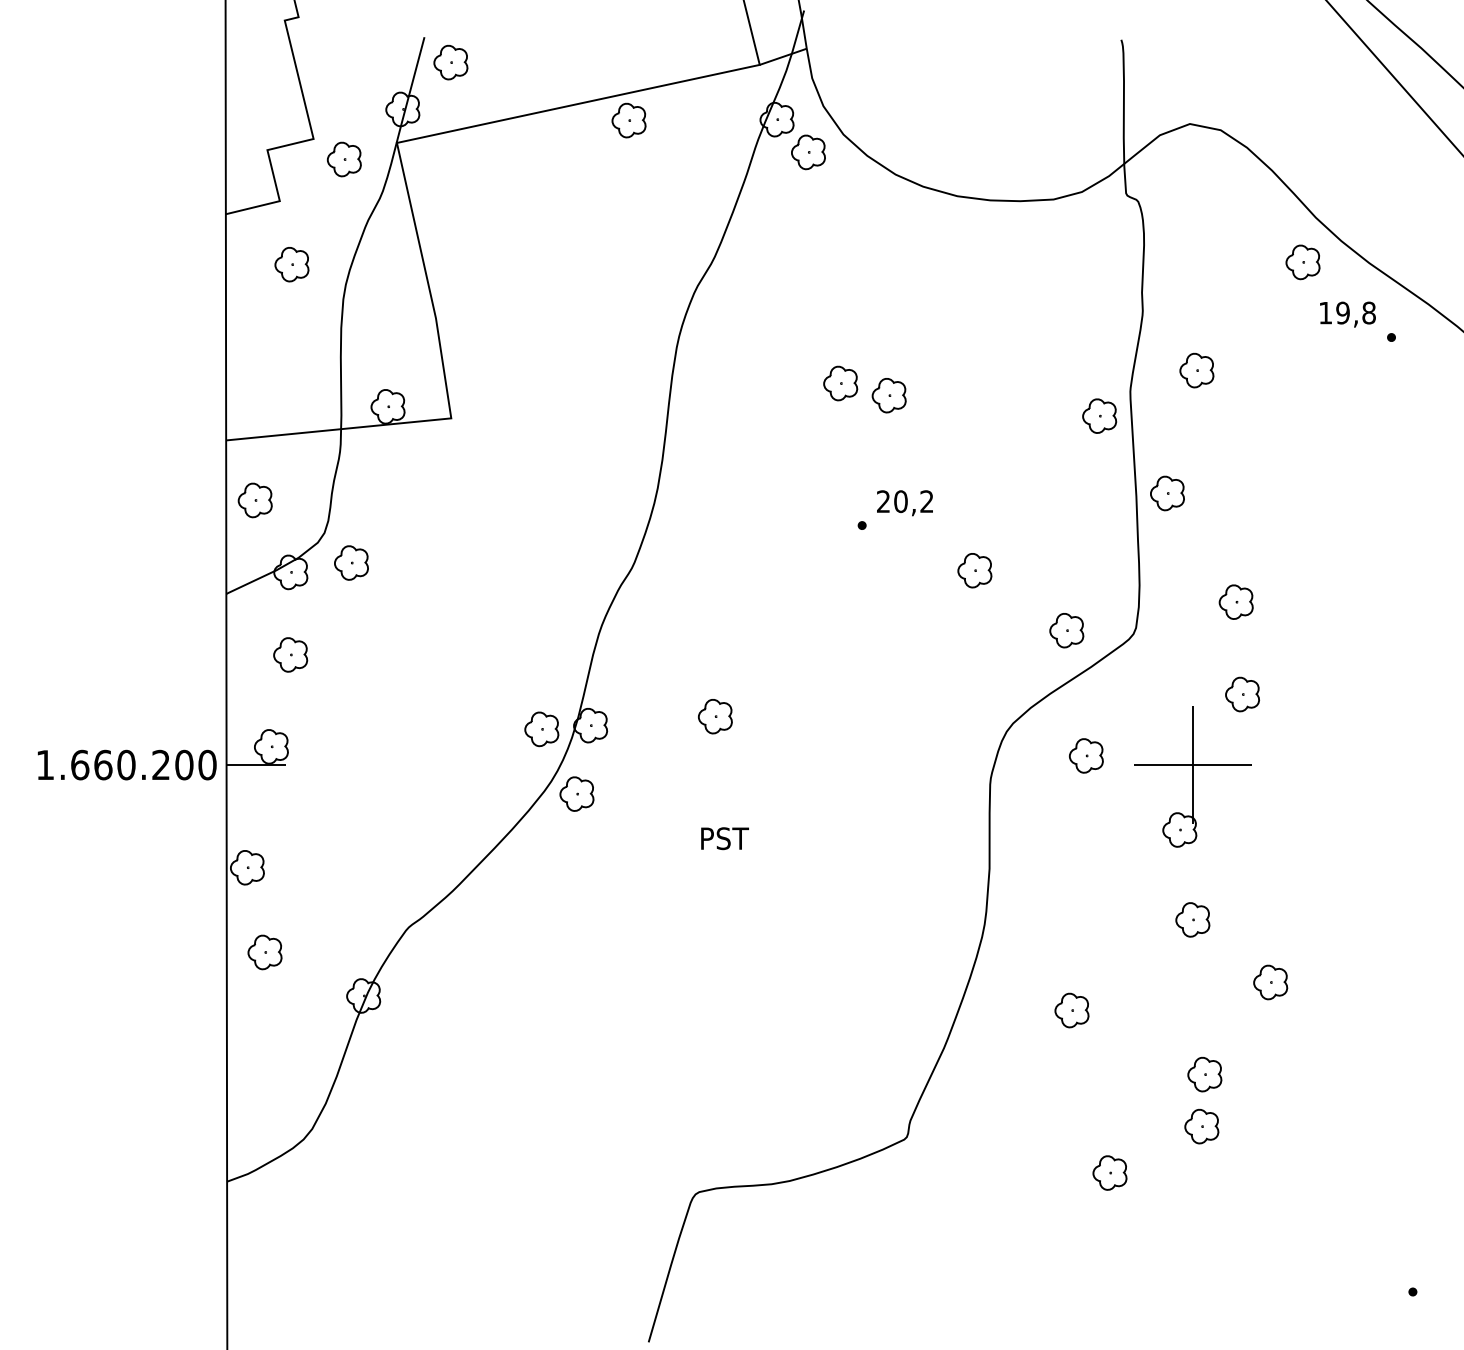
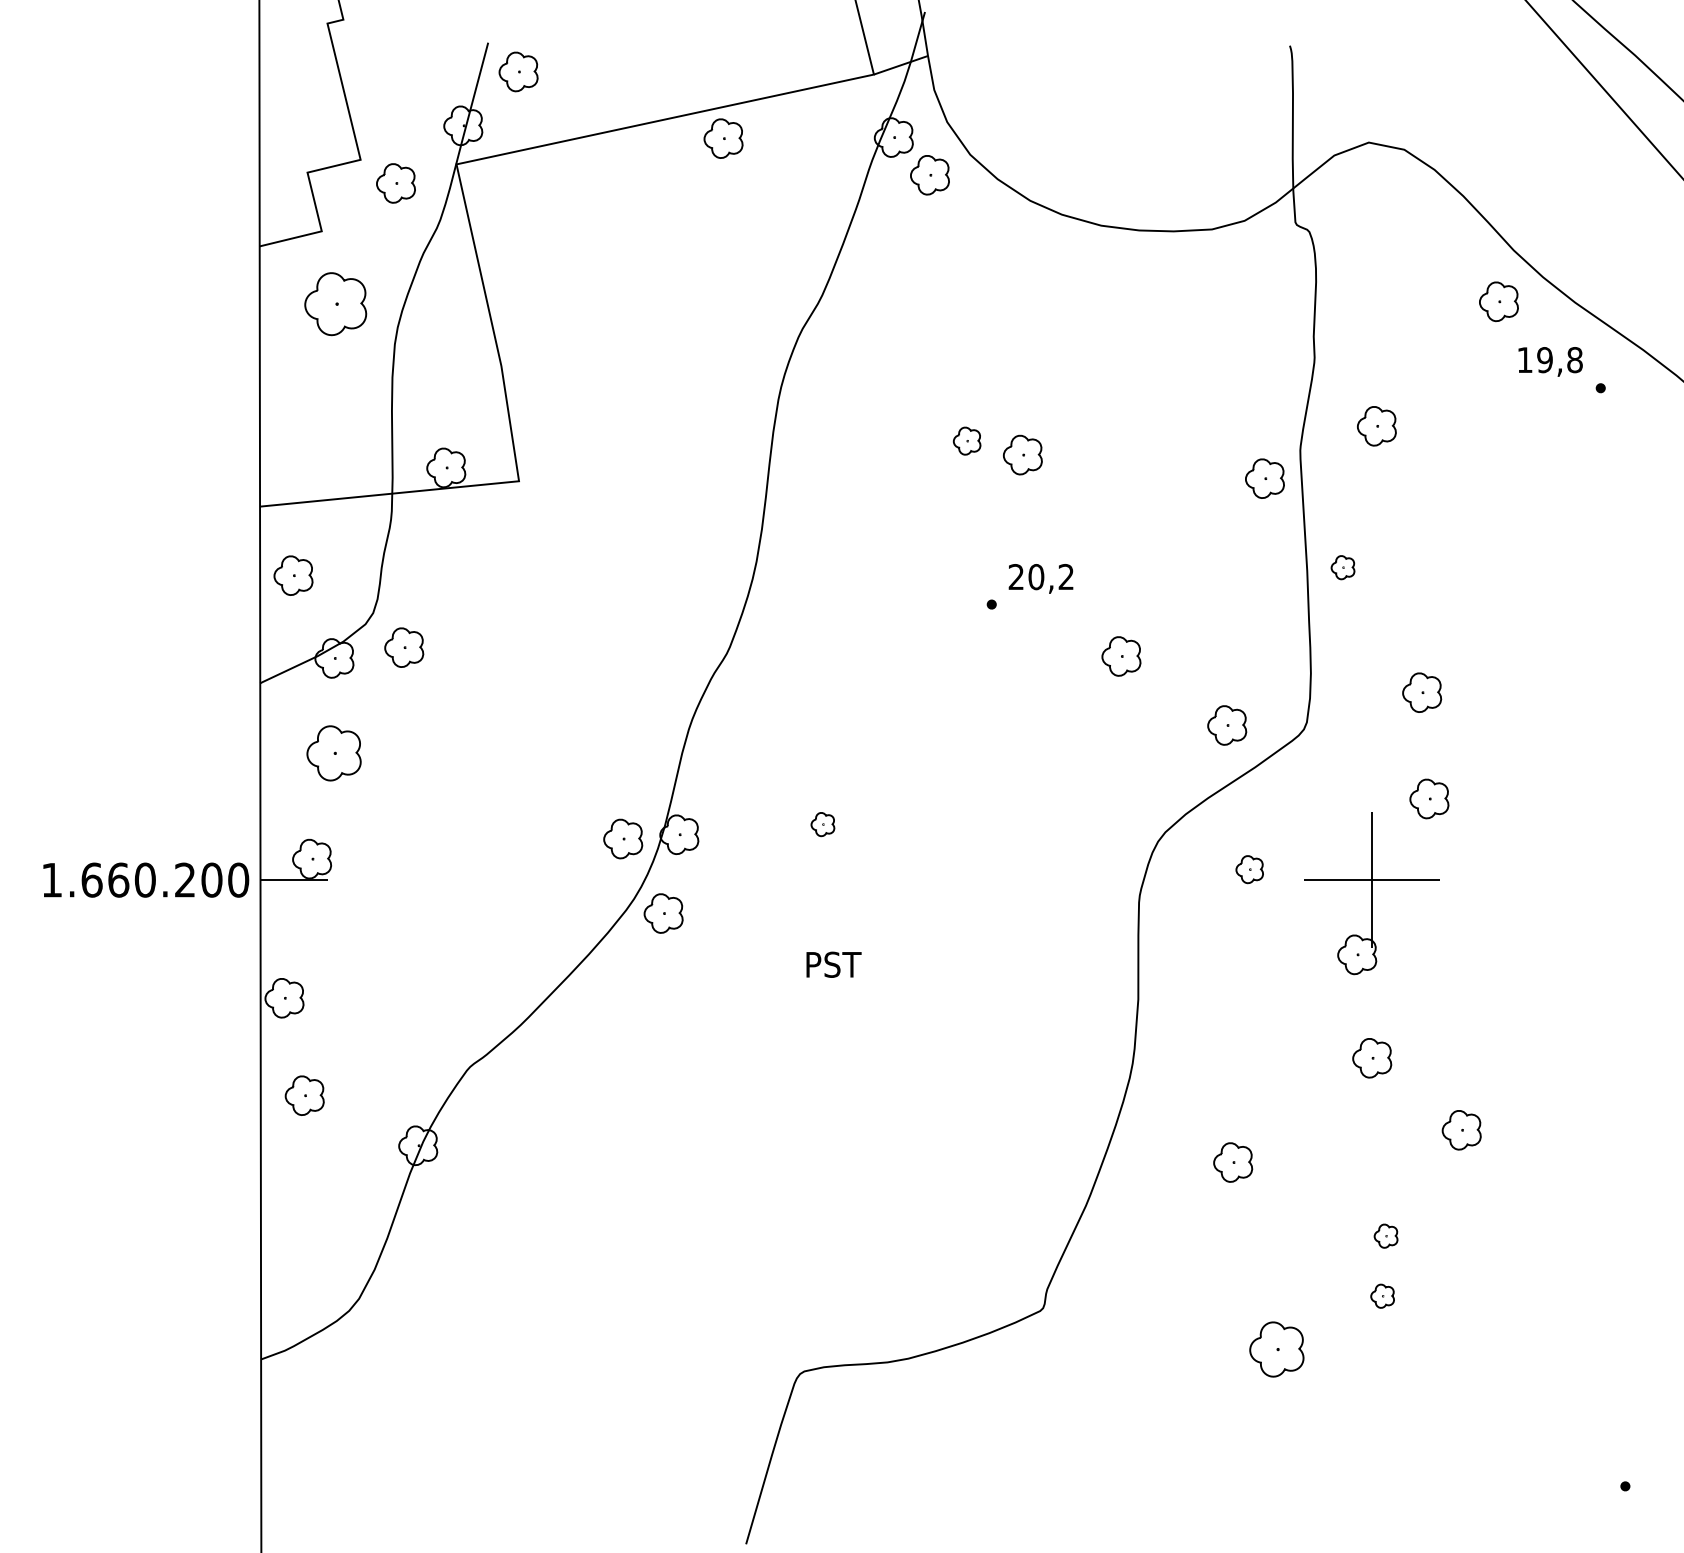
part: (291, 264) -> (335, 304), size x1.6
part: (840, 383) -> (966, 441), size x0.7
part: (1167, 493) -> (1343, 567), size x0.6
part: (290, 654) -> (334, 752), size x1.4
part: (715, 716) -> (823, 824), size x0.6
part: (1086, 755) -> (1249, 869), size x0.7
part: (1204, 1074) -> (1385, 1236), size x0.6
part: (1201, 1126) -> (1382, 1295), size x0.6
part: (1109, 1172) -> (1276, 1348), size x1.4

